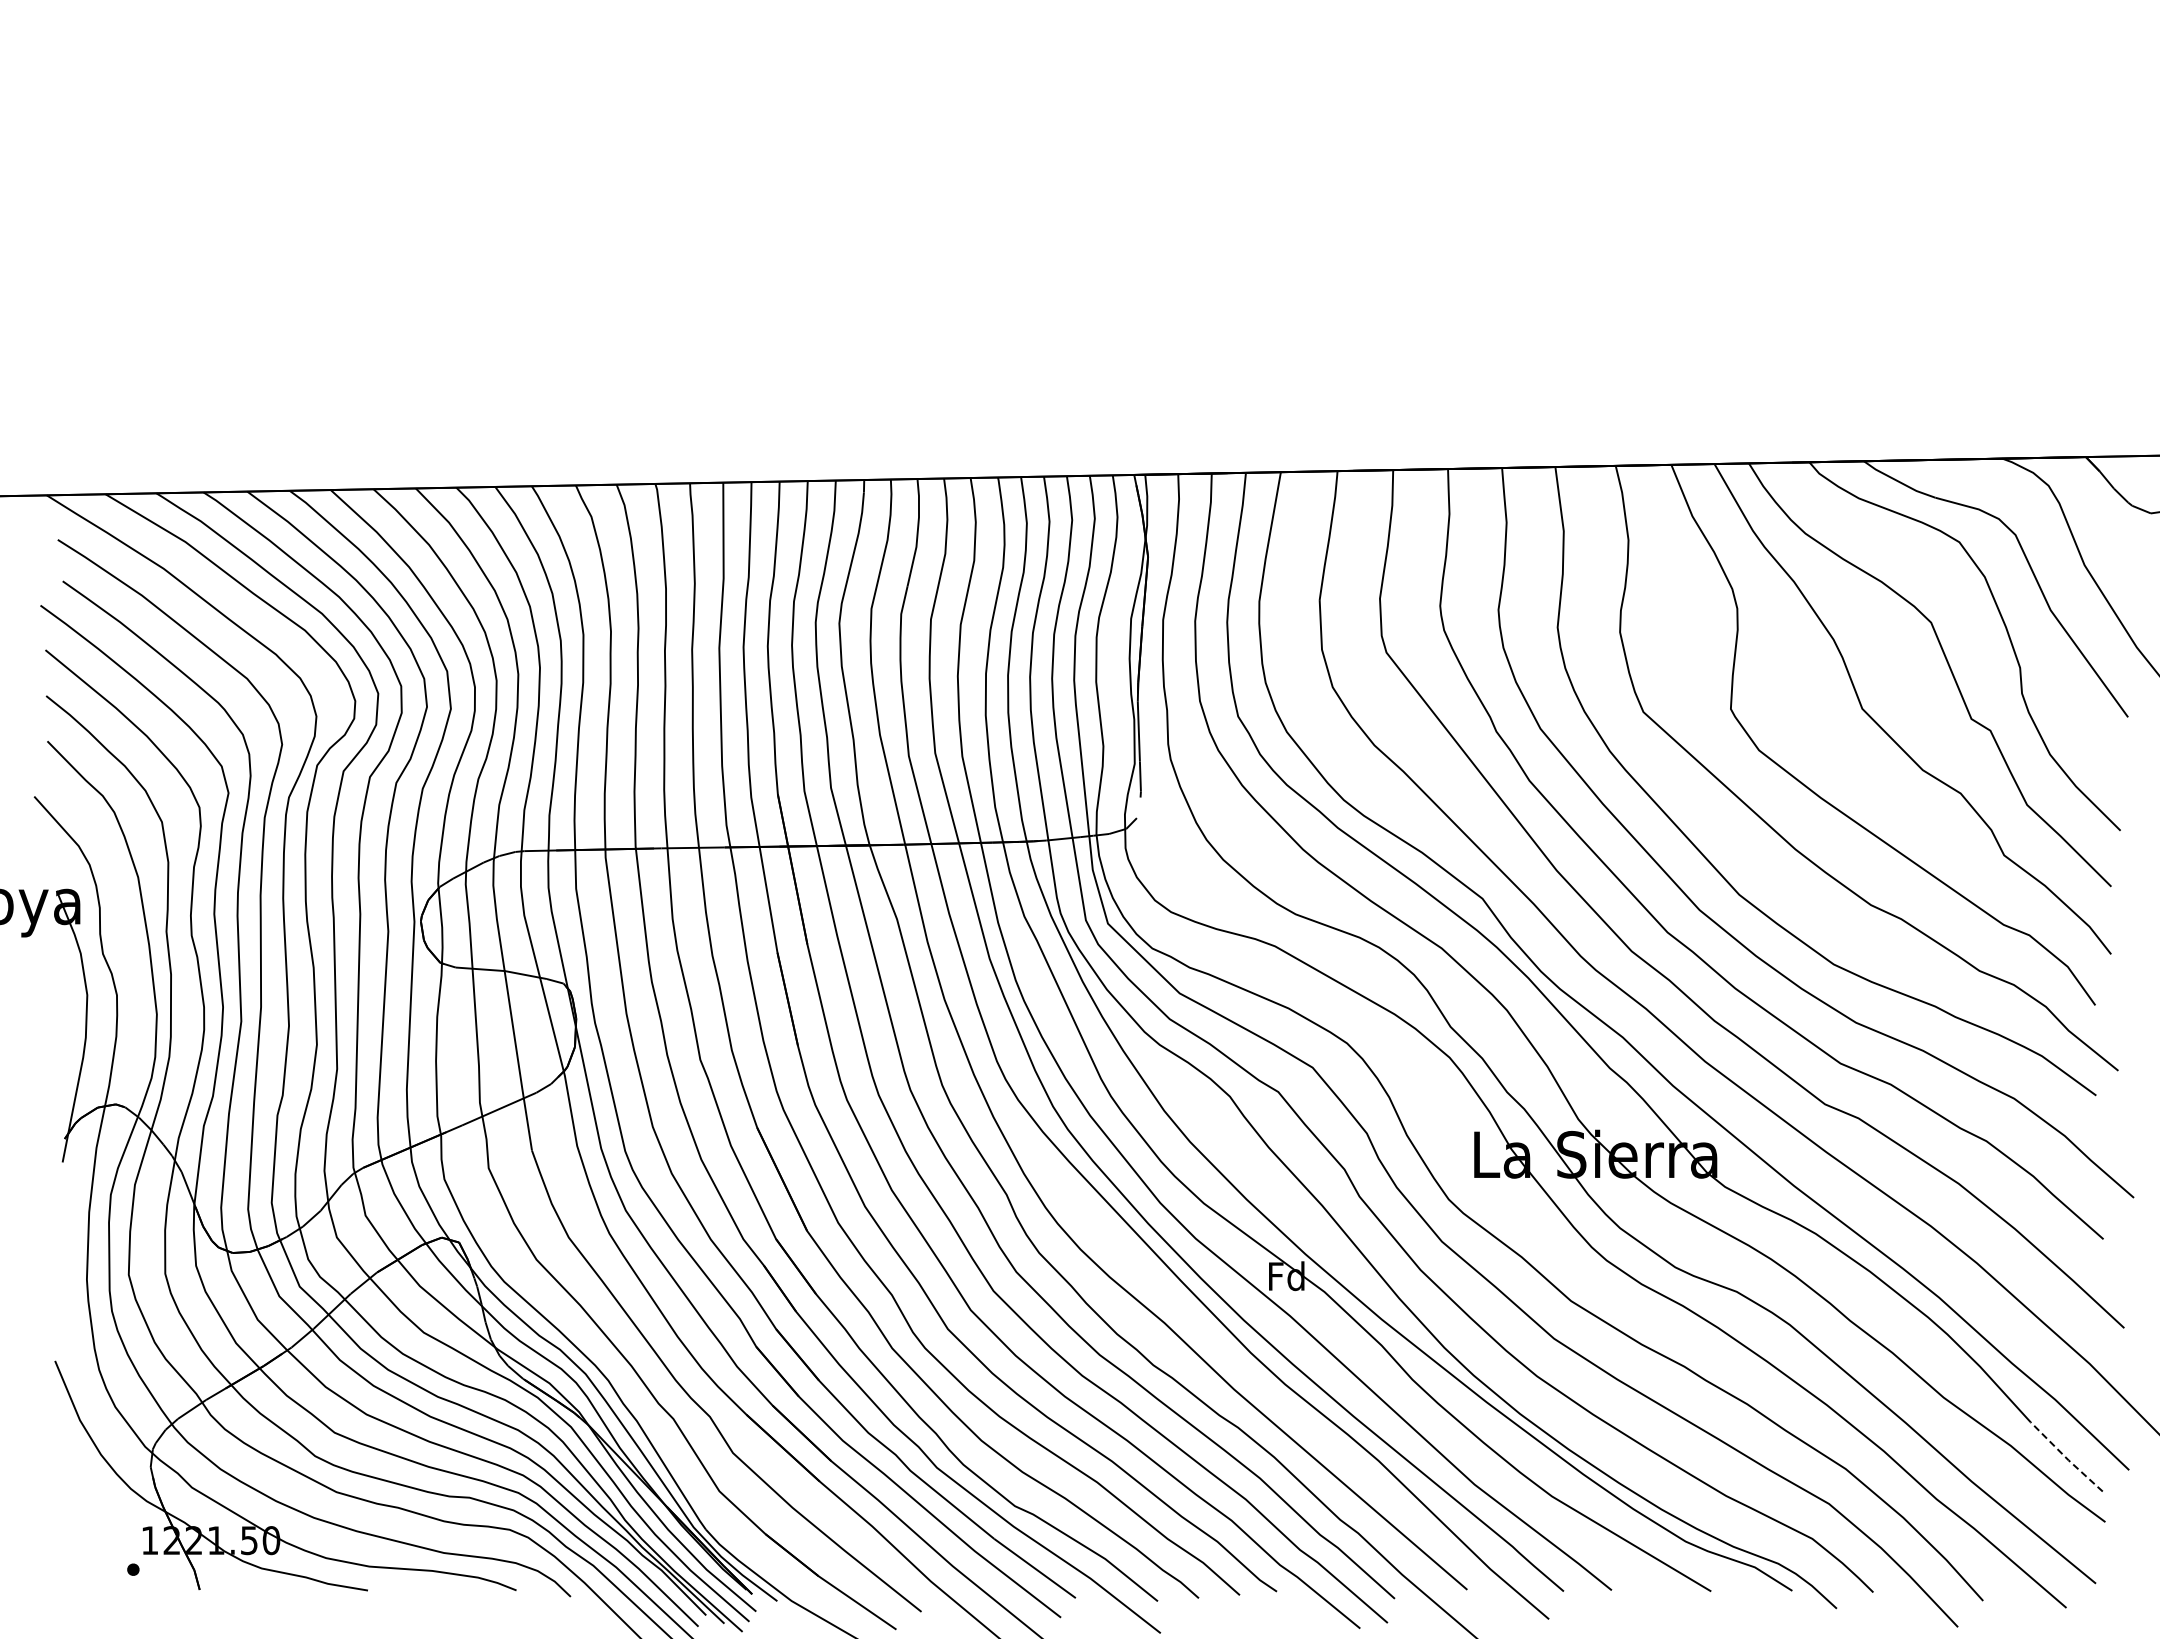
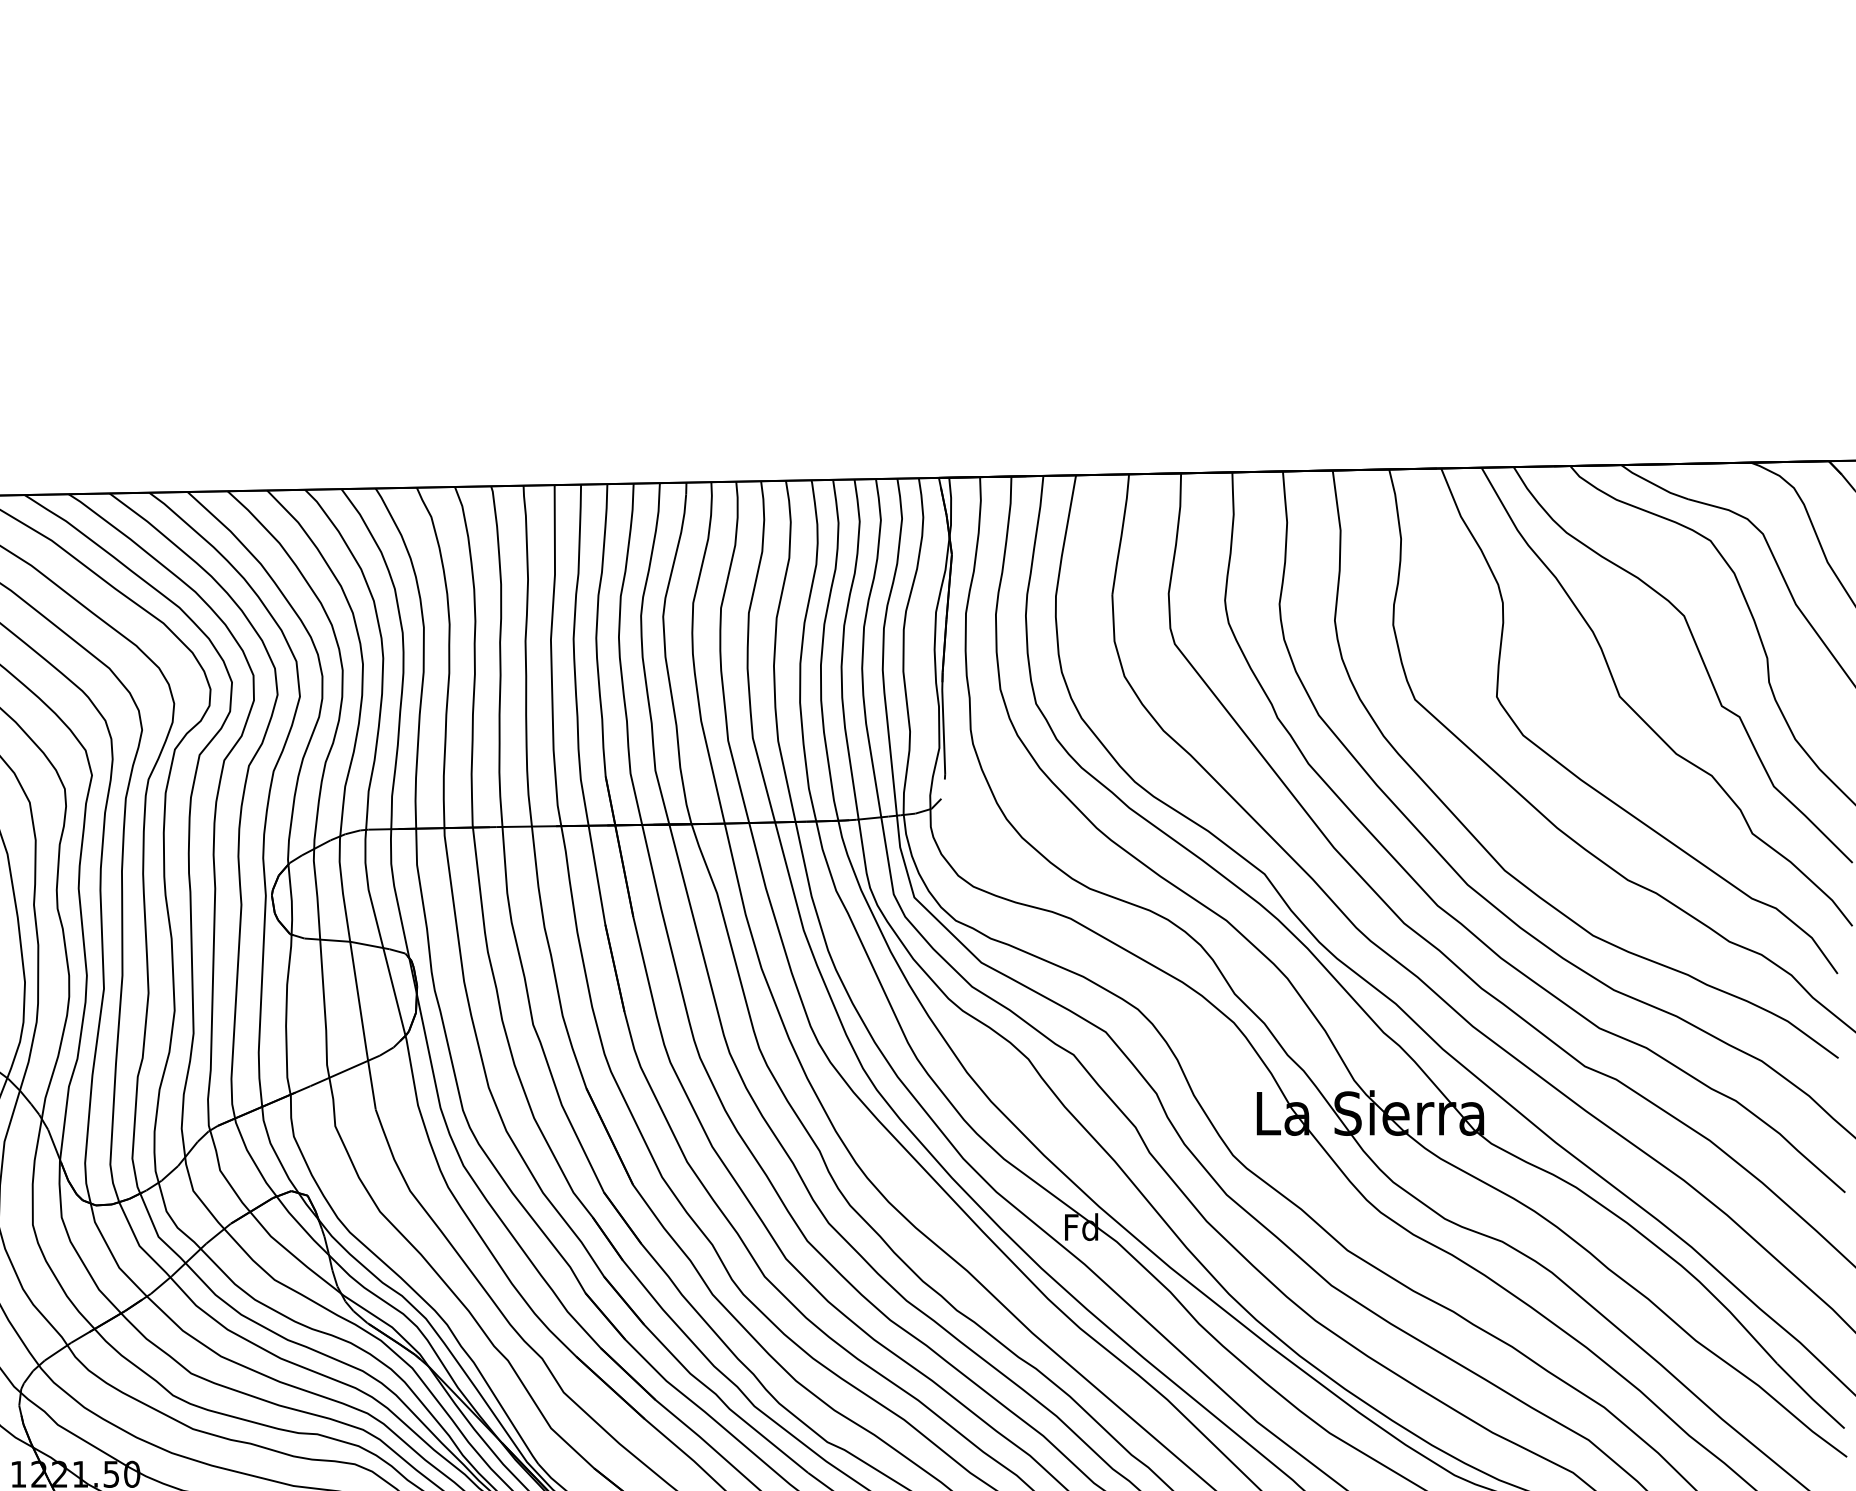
line: (2066, 1458) -> (1810, 1397), dashed -> solid

